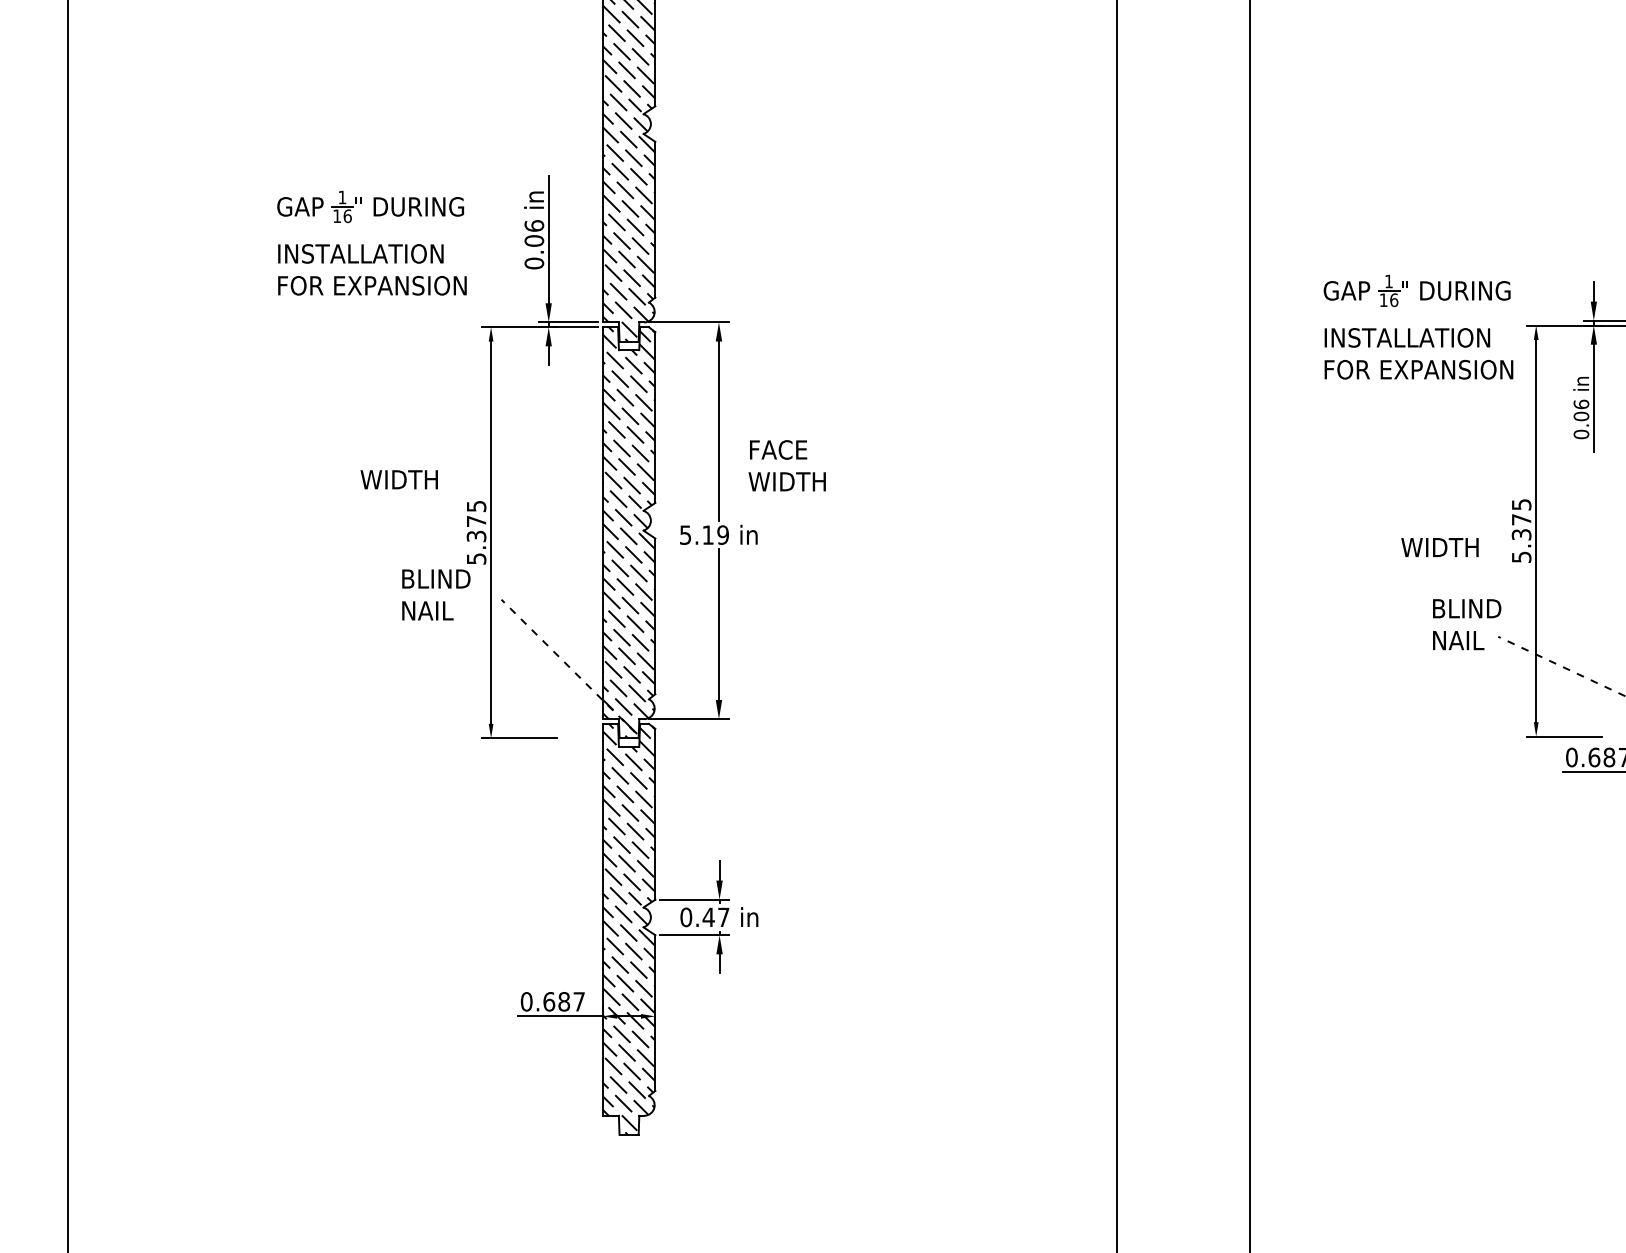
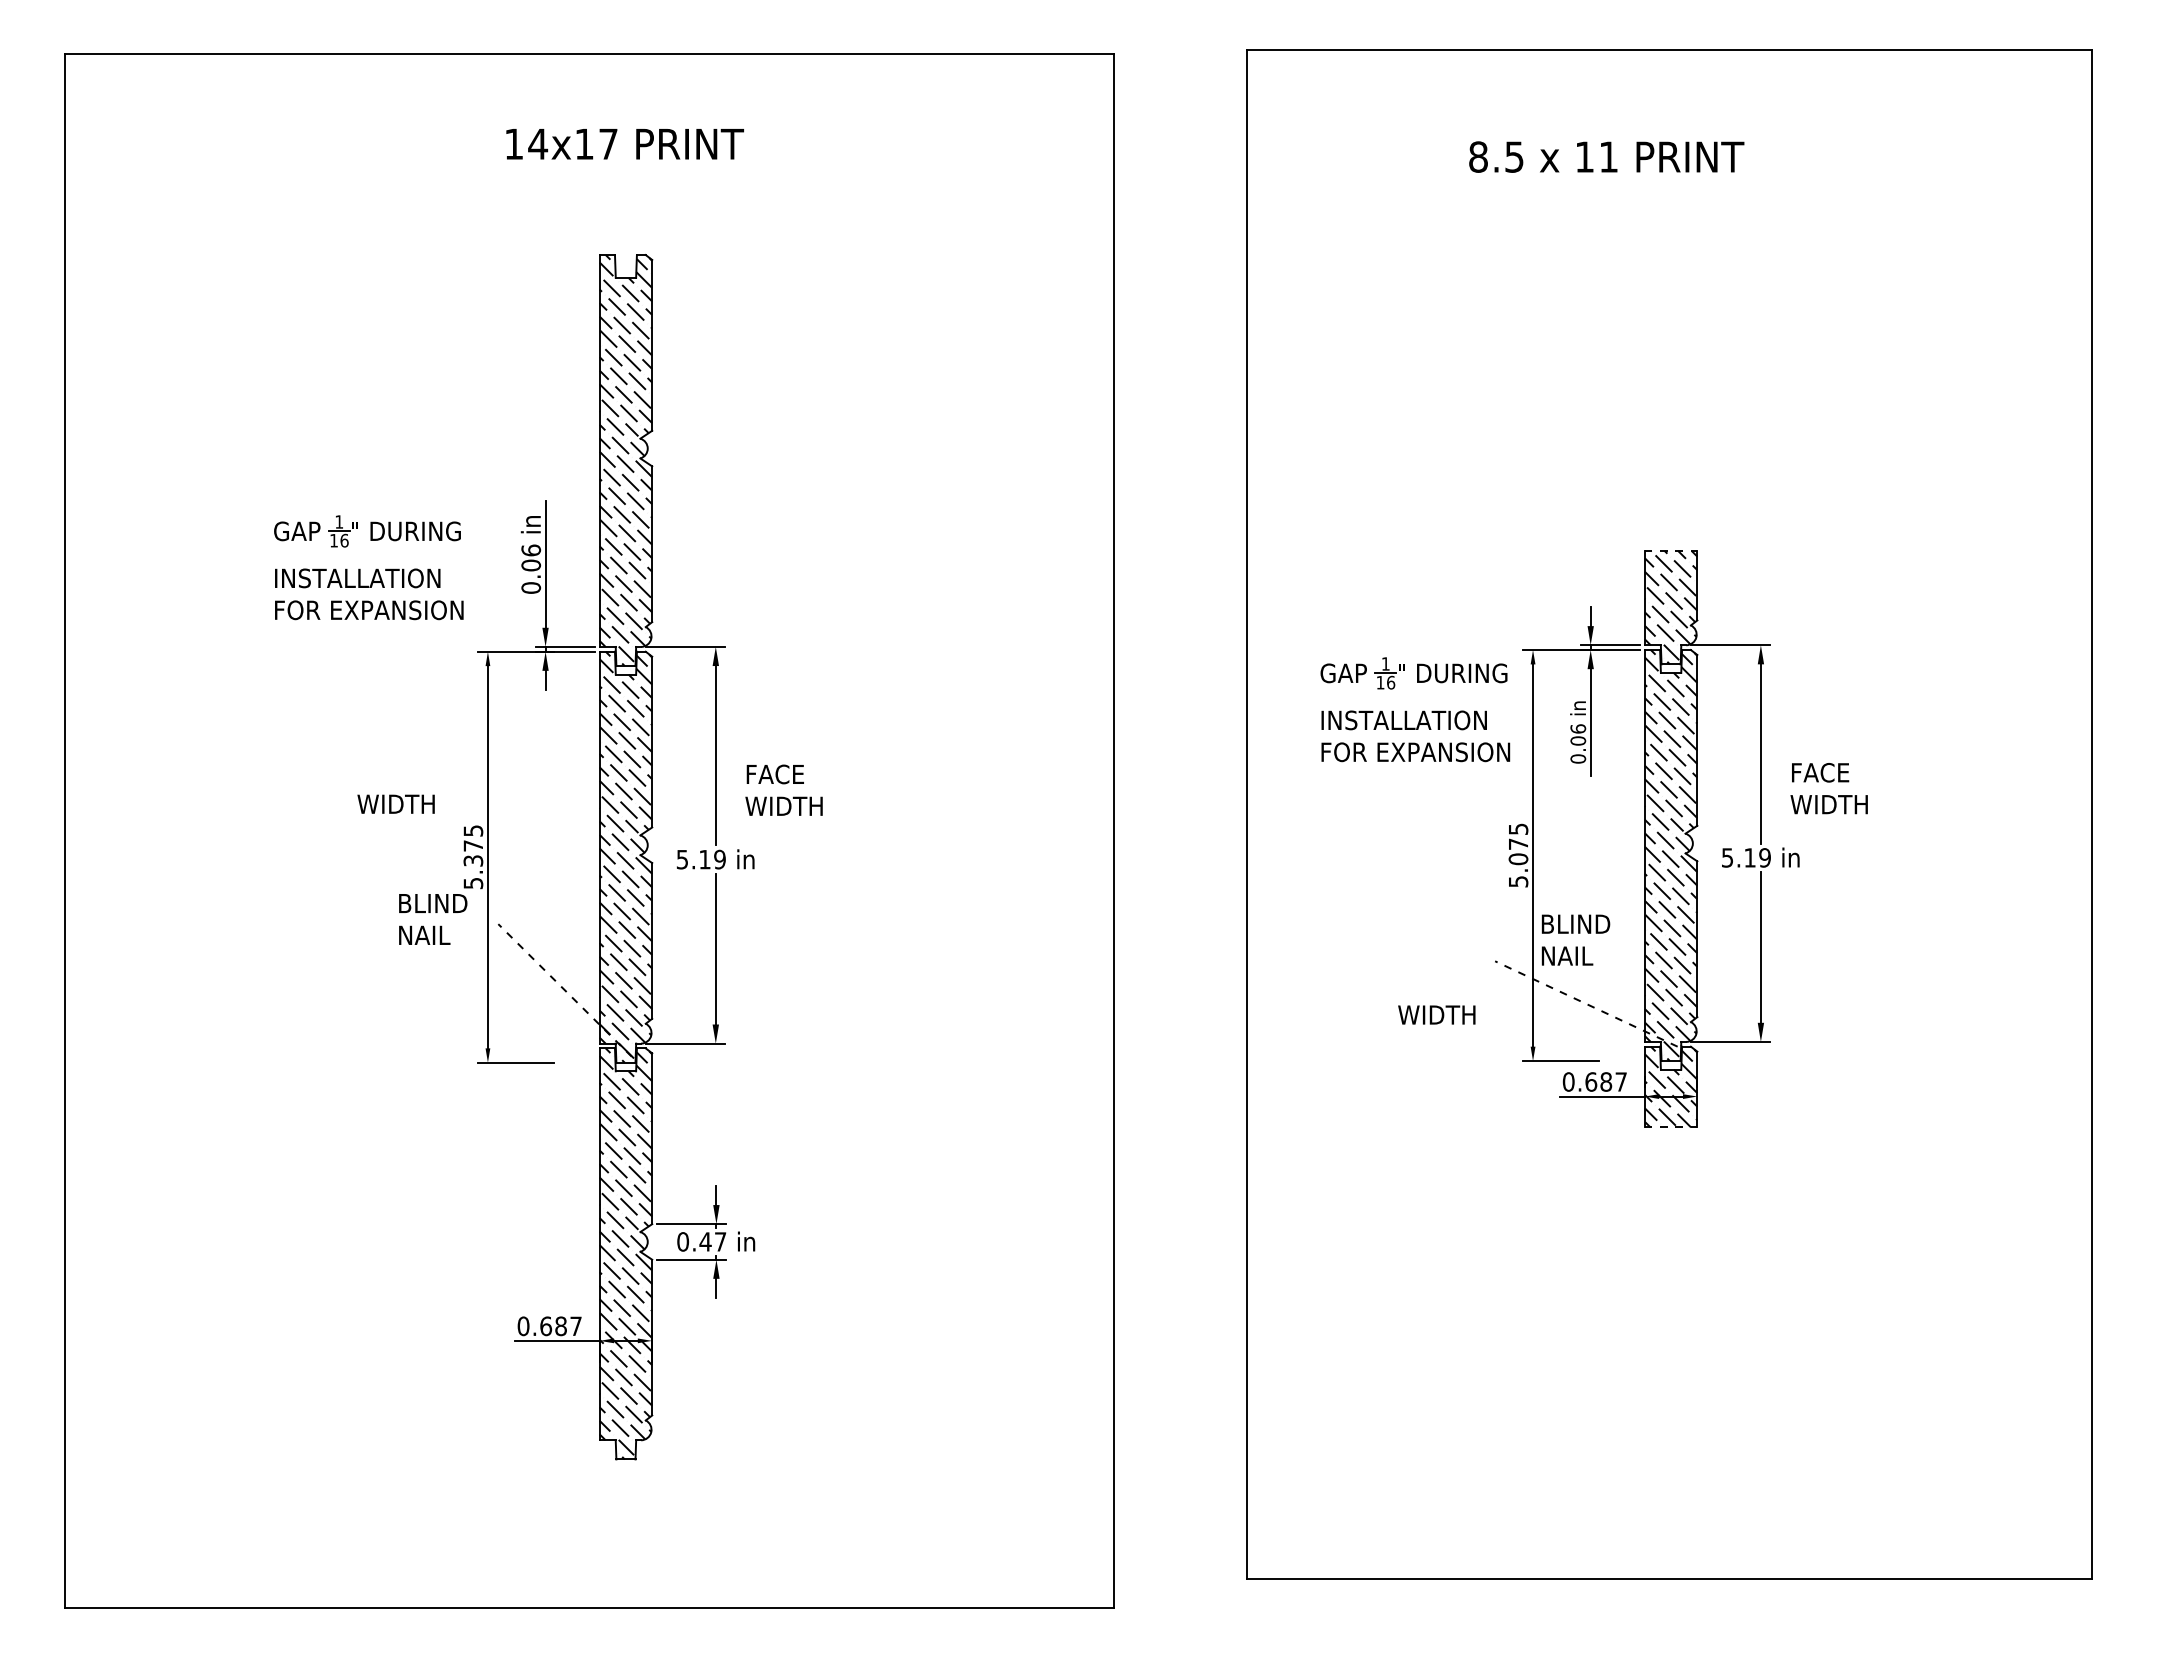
part: (1424, 330) -> (1421, 712), moved
text: (1521, 535) -> (1518, 859), 5.375 -> 5.075
text: (1439, 547) -> (1436, 1014), moved
text: (1466, 624) -> (1575, 939), moved

